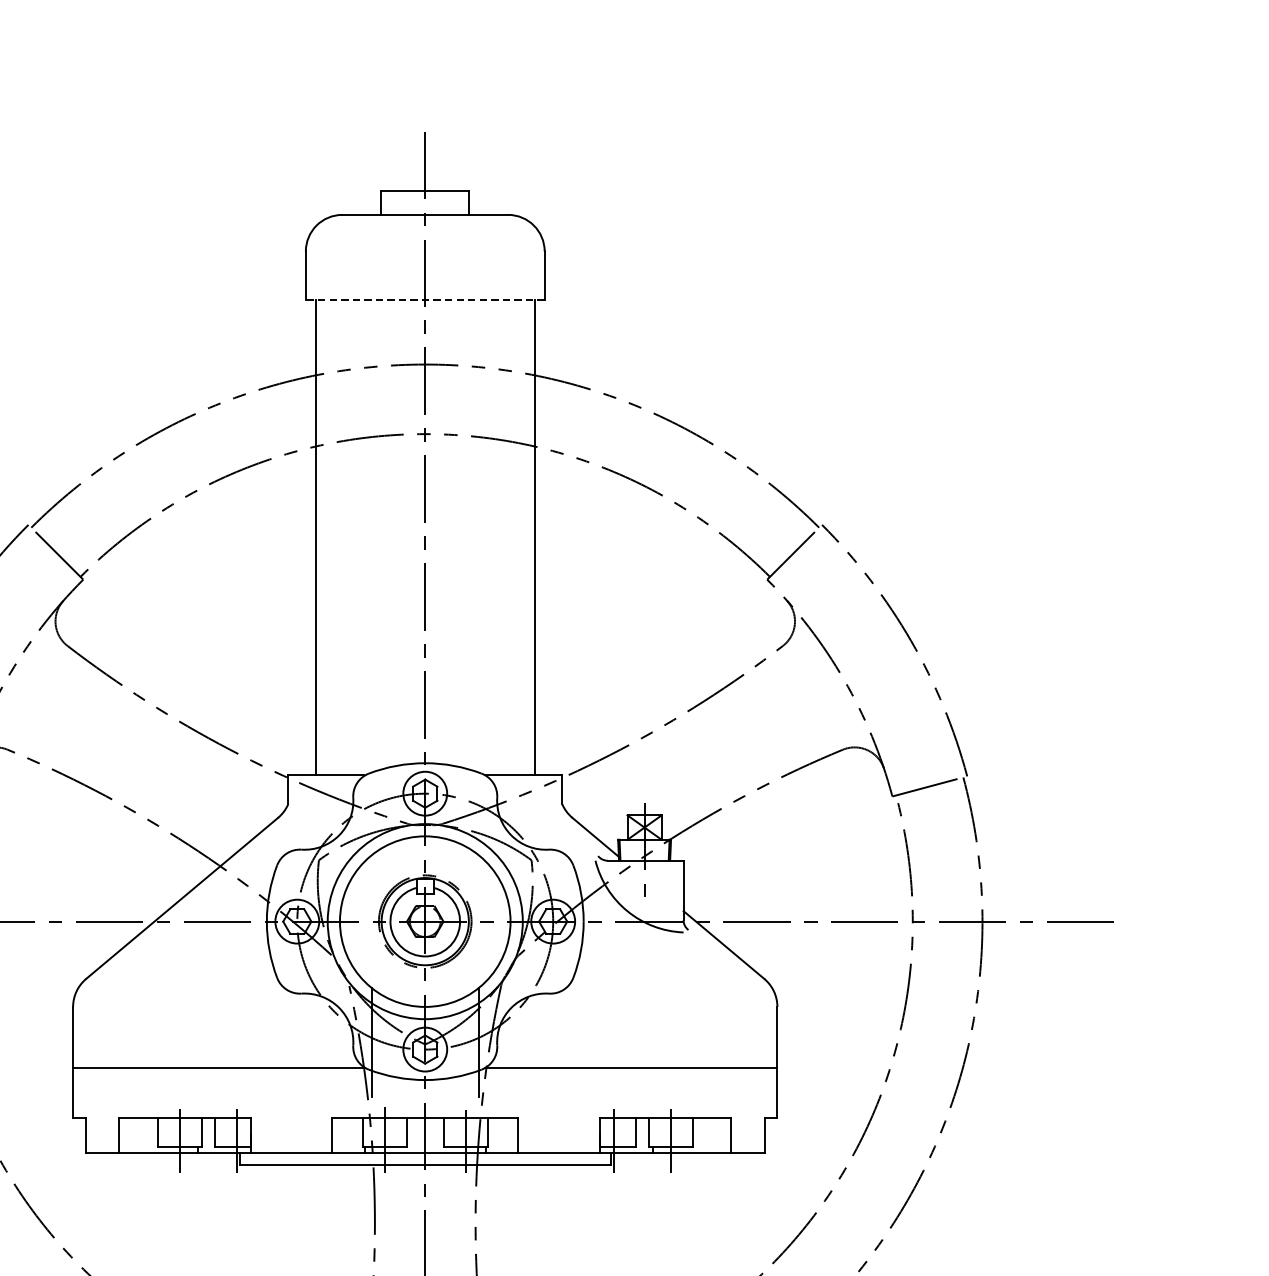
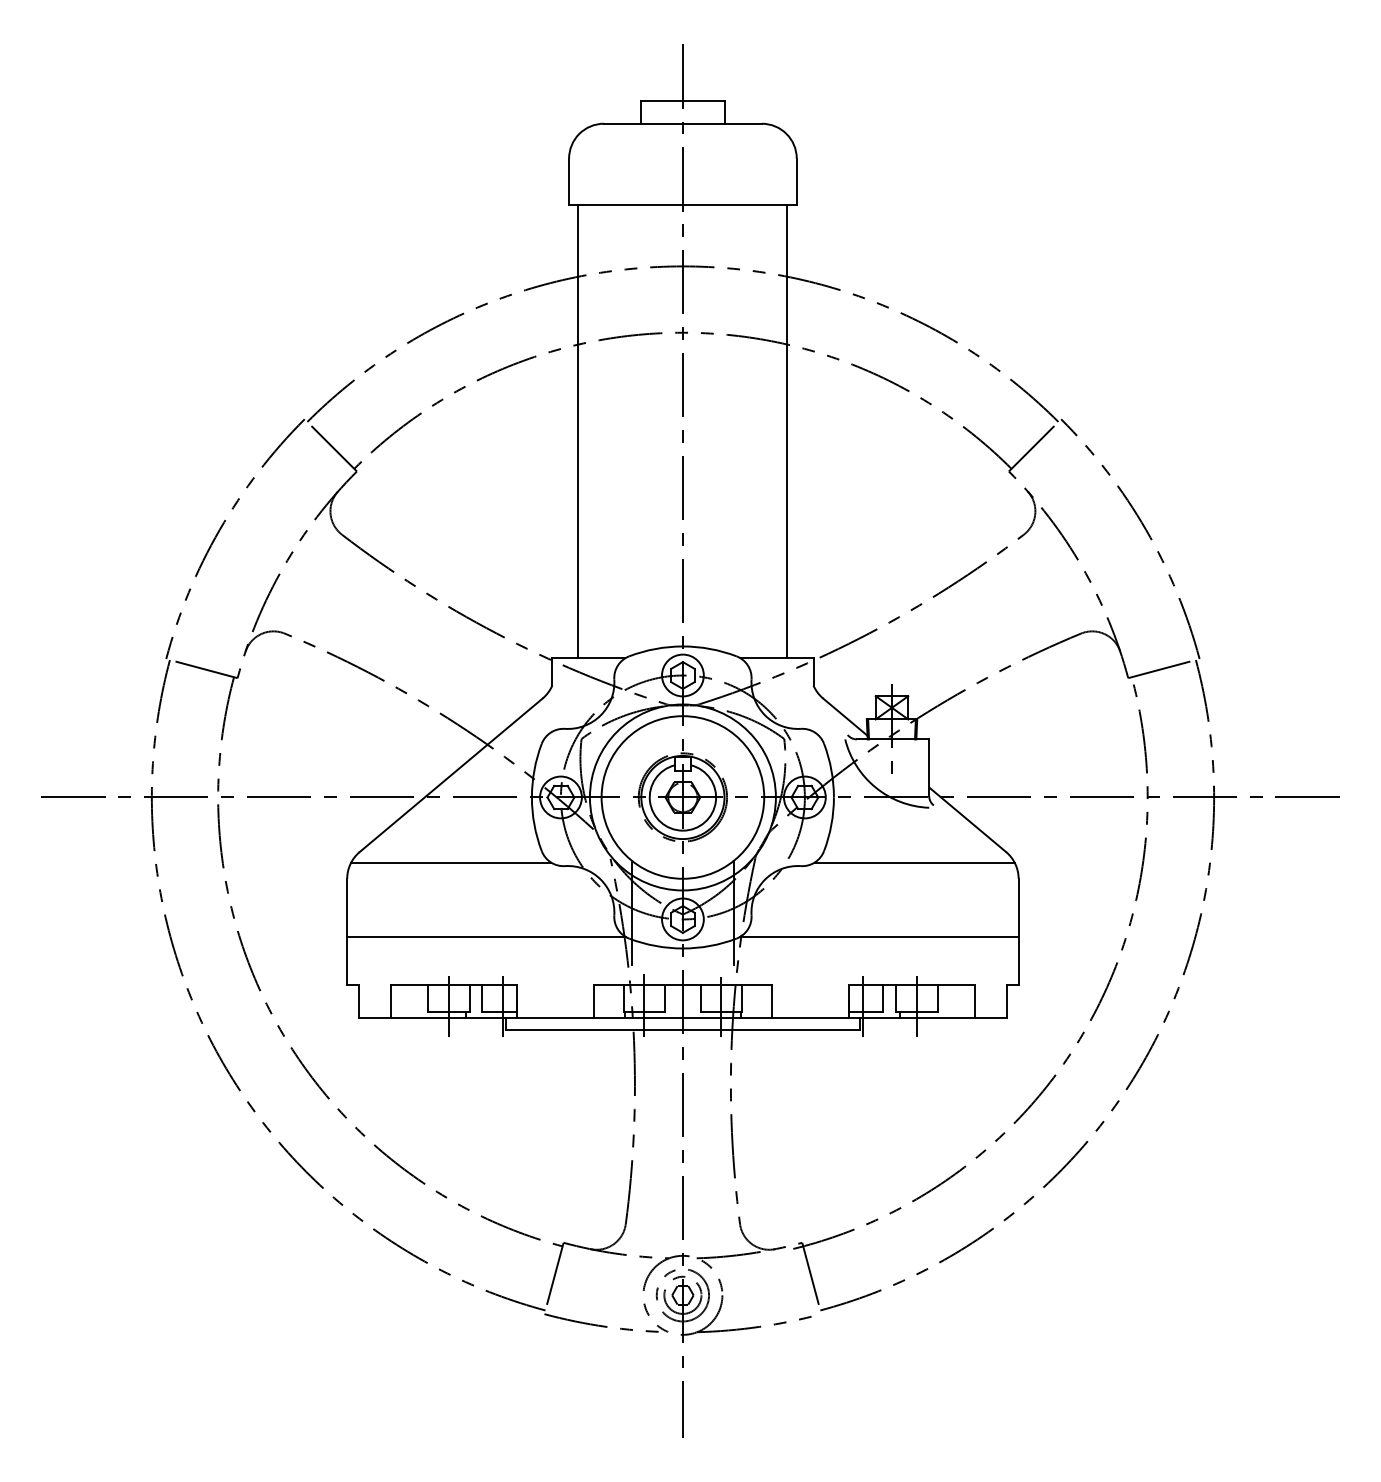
line: (424, 300) -> (682, 205), dashed -> solid
line: (182, 989) -> (451, 862), added
line: (668, 989) -> (914, 862), added

